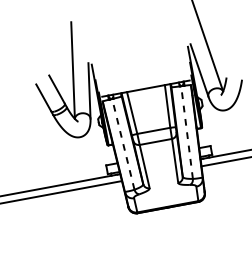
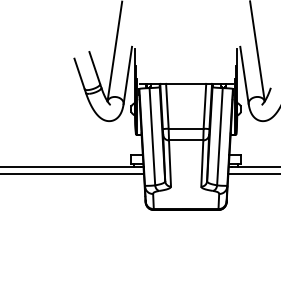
line: (186, 132) -> (219, 136), dashed -> solid
line: (123, 144) -> (152, 136), dashed -> solid

